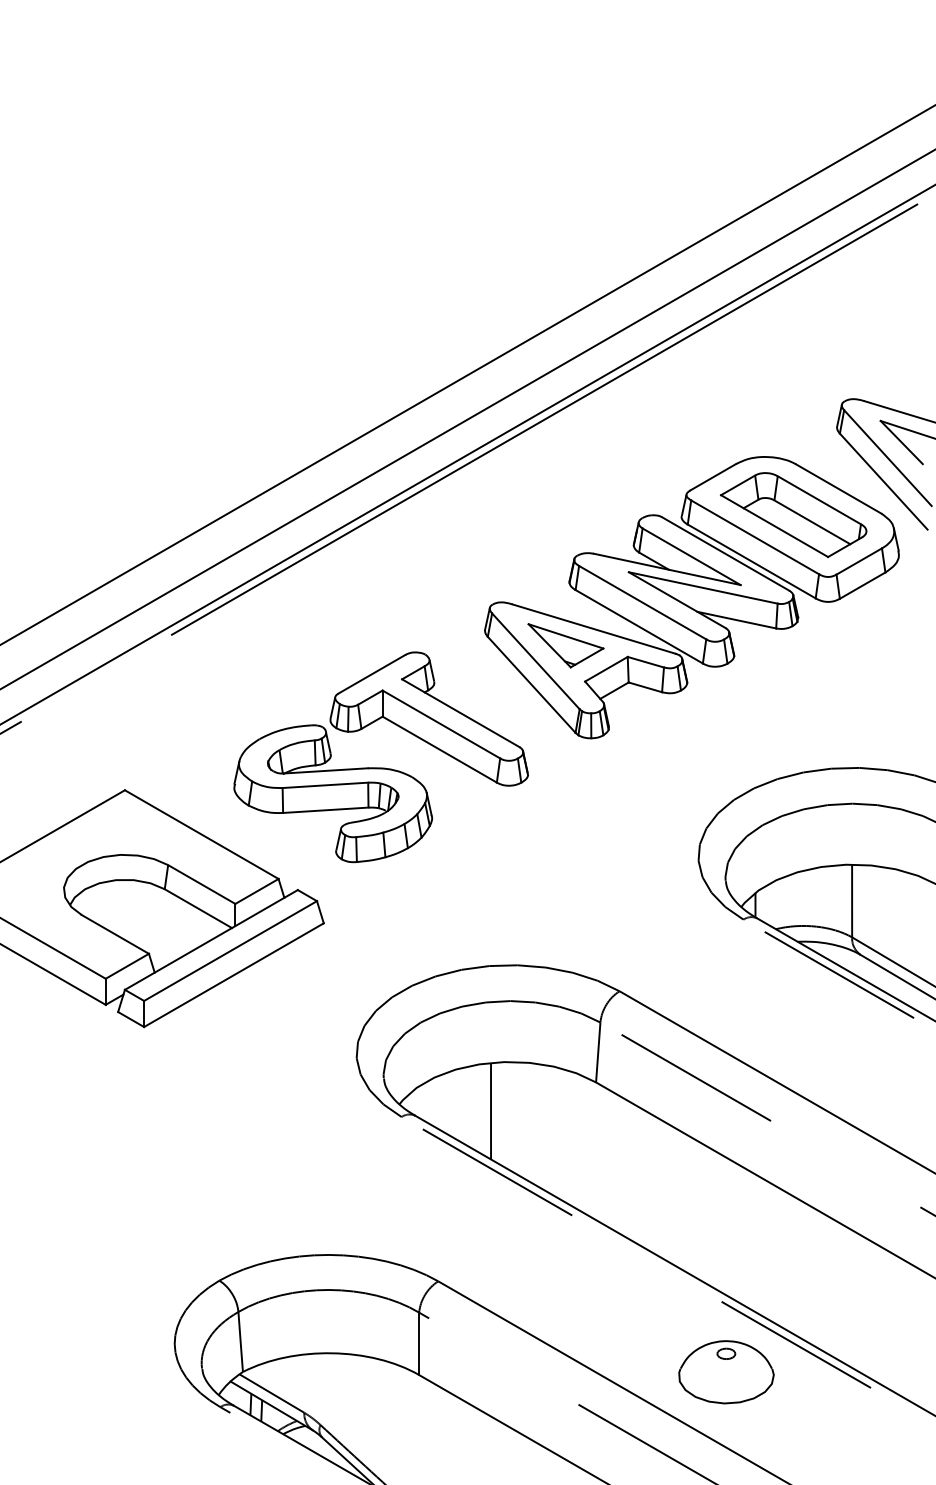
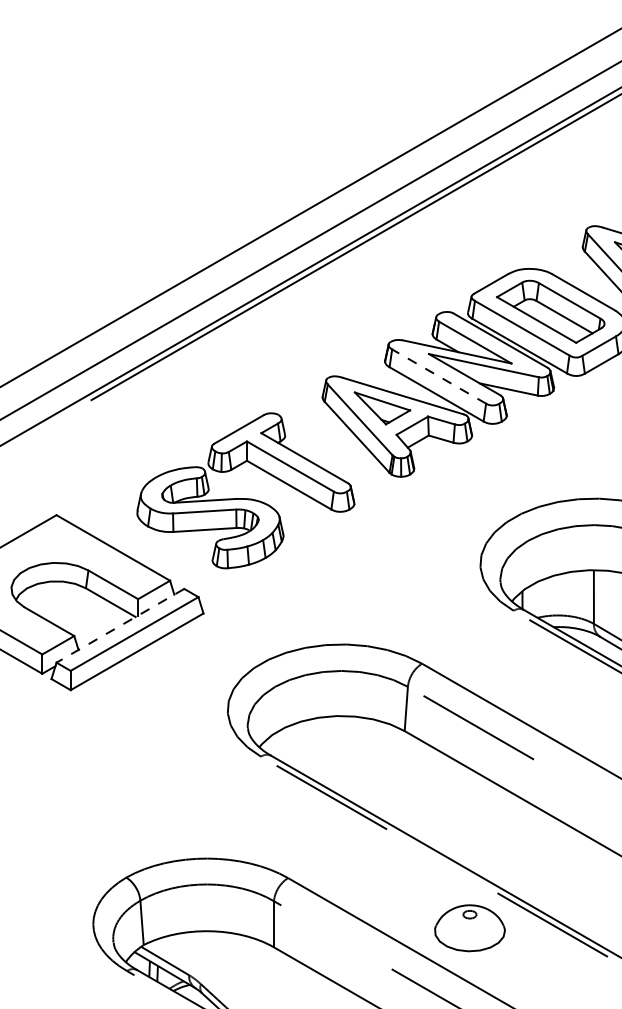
line: (642, 602) -> (439, 376), solid -> dashed
line: (211, 939) -> (120, 625), solid -> dashed
line: (491, 1110) -> (327, 751), removed
part: (726, 1372) -> (470, 928), moved

